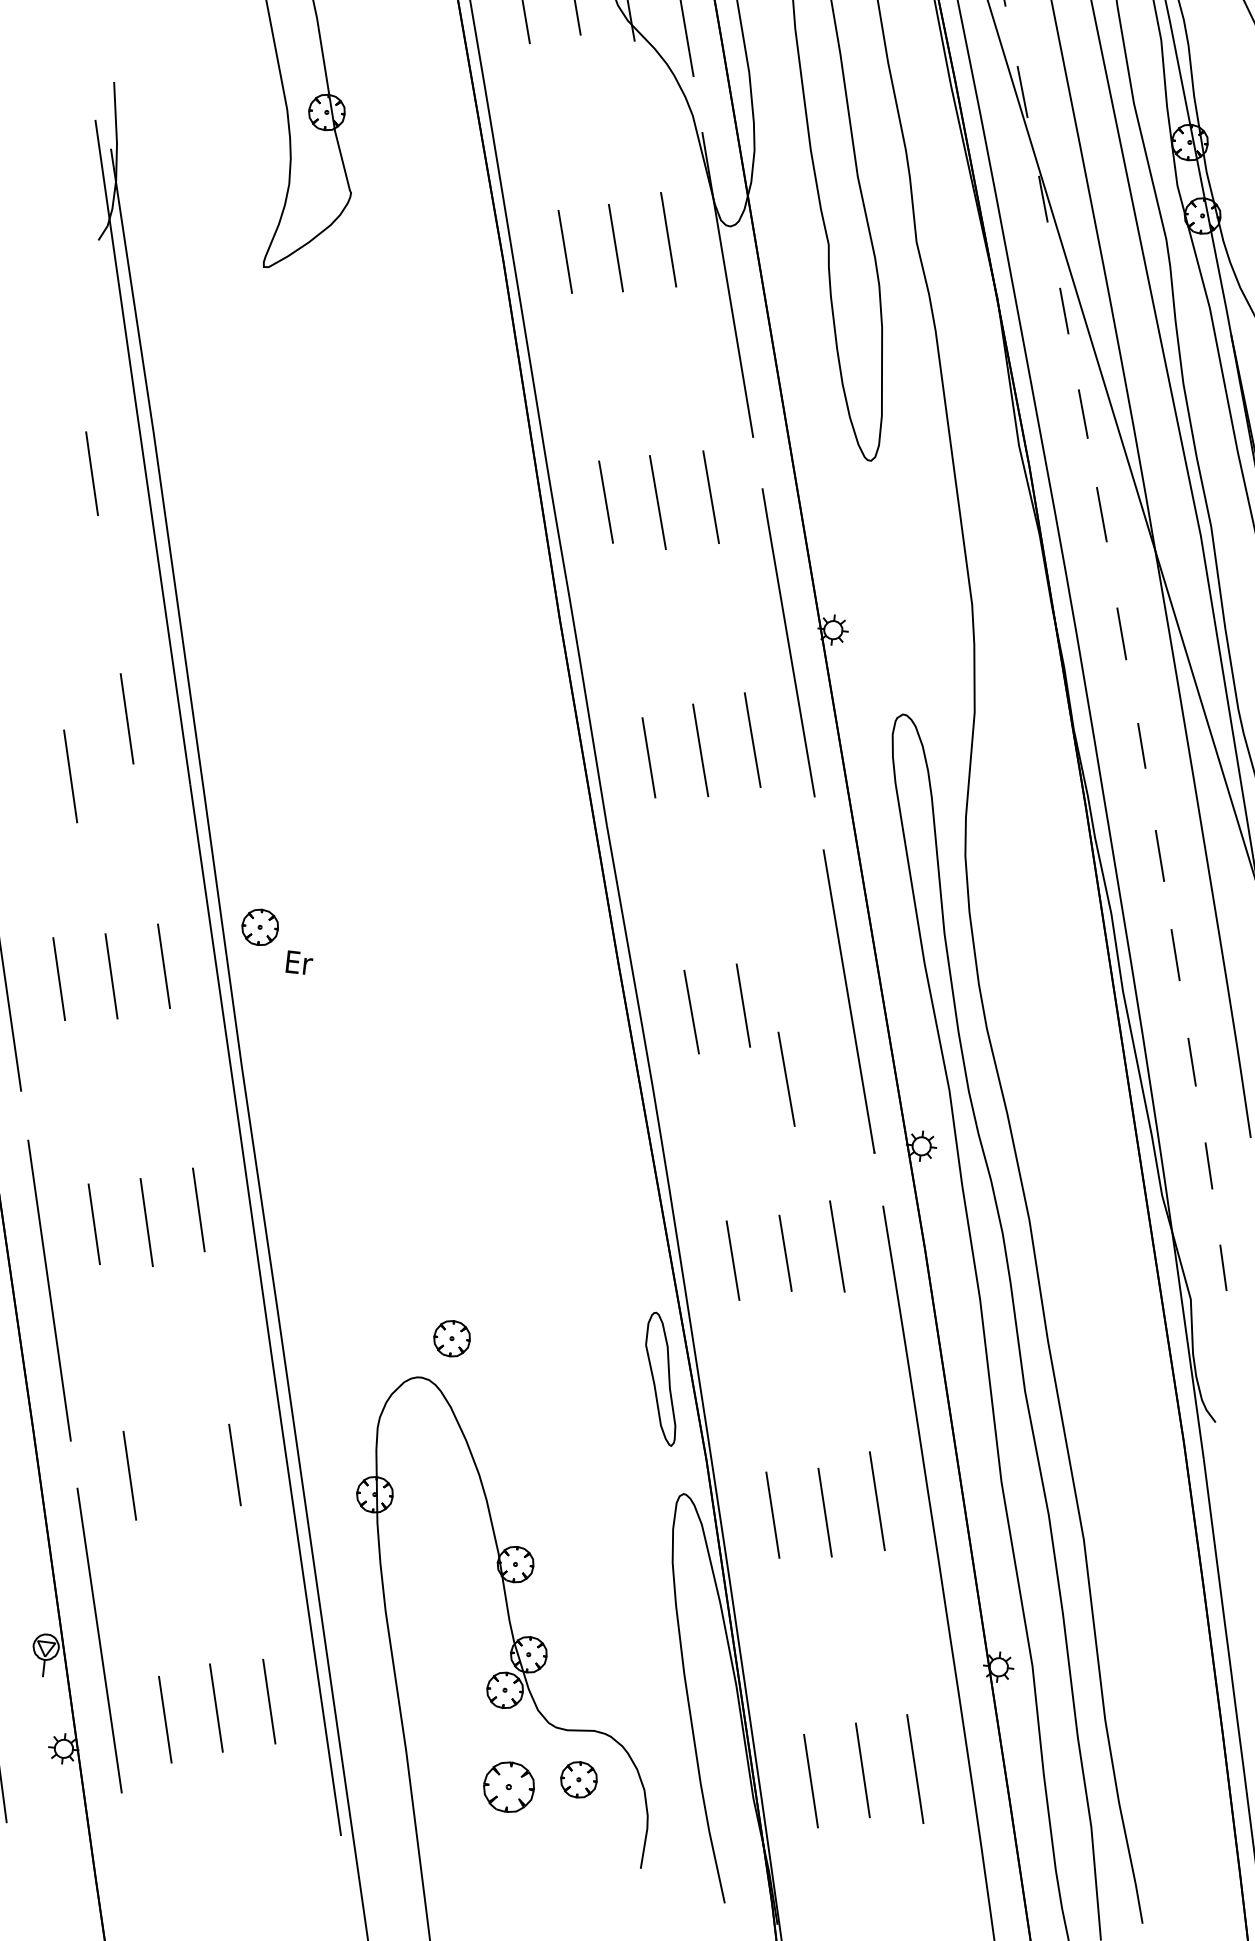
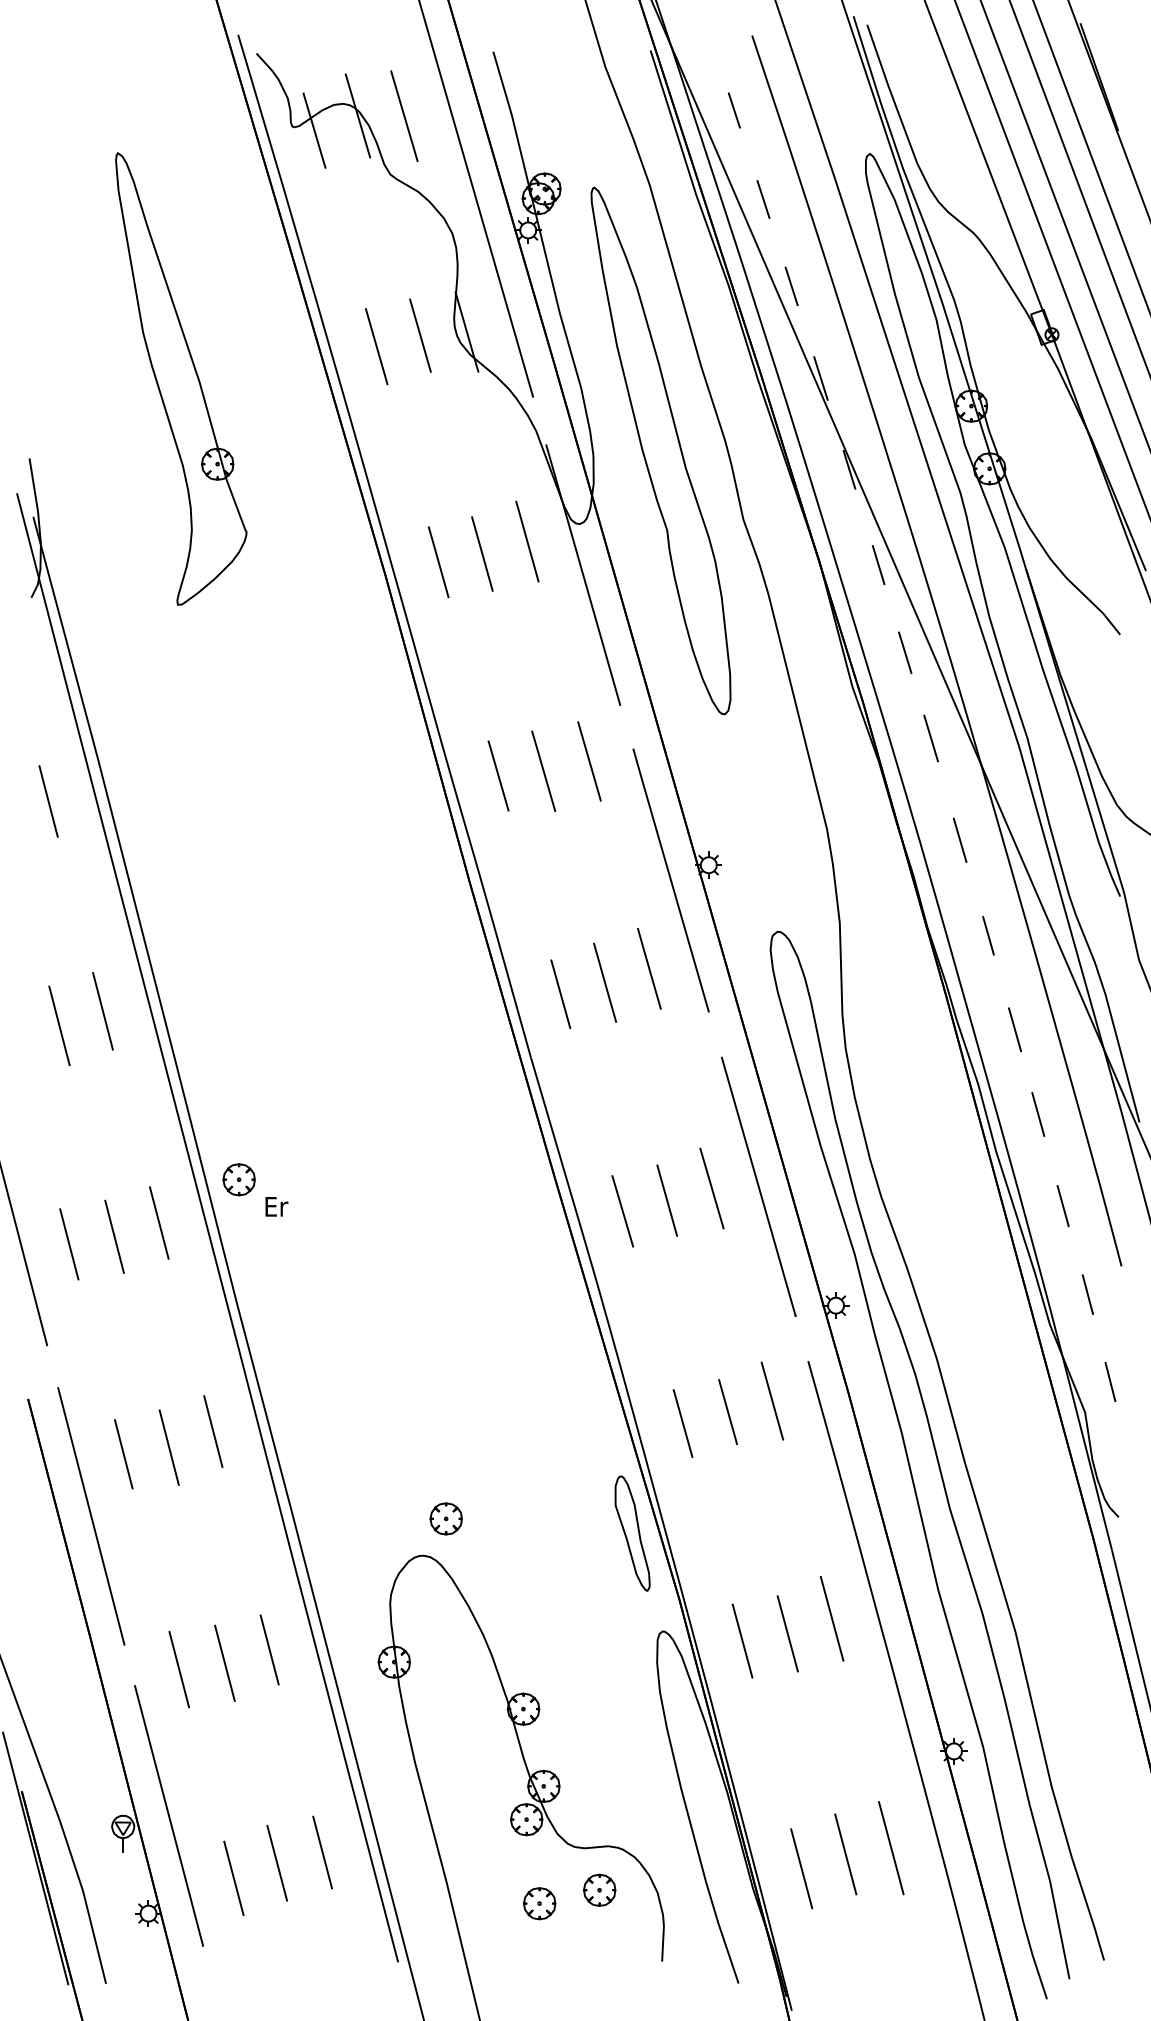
line: (70, 775) -> (59, 1025), moved
line: (786, 1079) -> (711, 1188), moved
line: (182, 1473) -> (224, 1662), added
part: (508, 1787) -> (539, 1903), size x0.71

